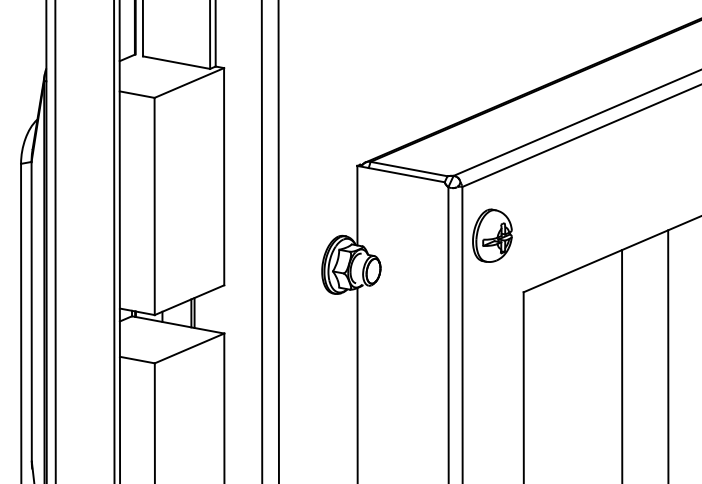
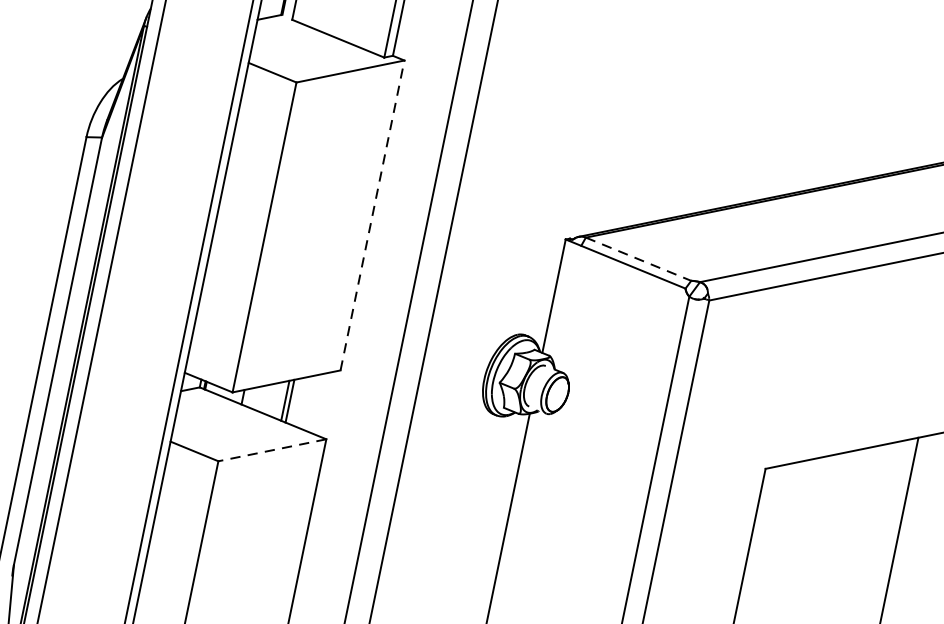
line: (409, 169) -> (639, 259), solid -> dashed
line: (224, 176) -> (373, 215), solid -> dashed
part: (492, 235) -> (737, 378), removed
line: (189, 348) -> (272, 450), solid -> dashed

